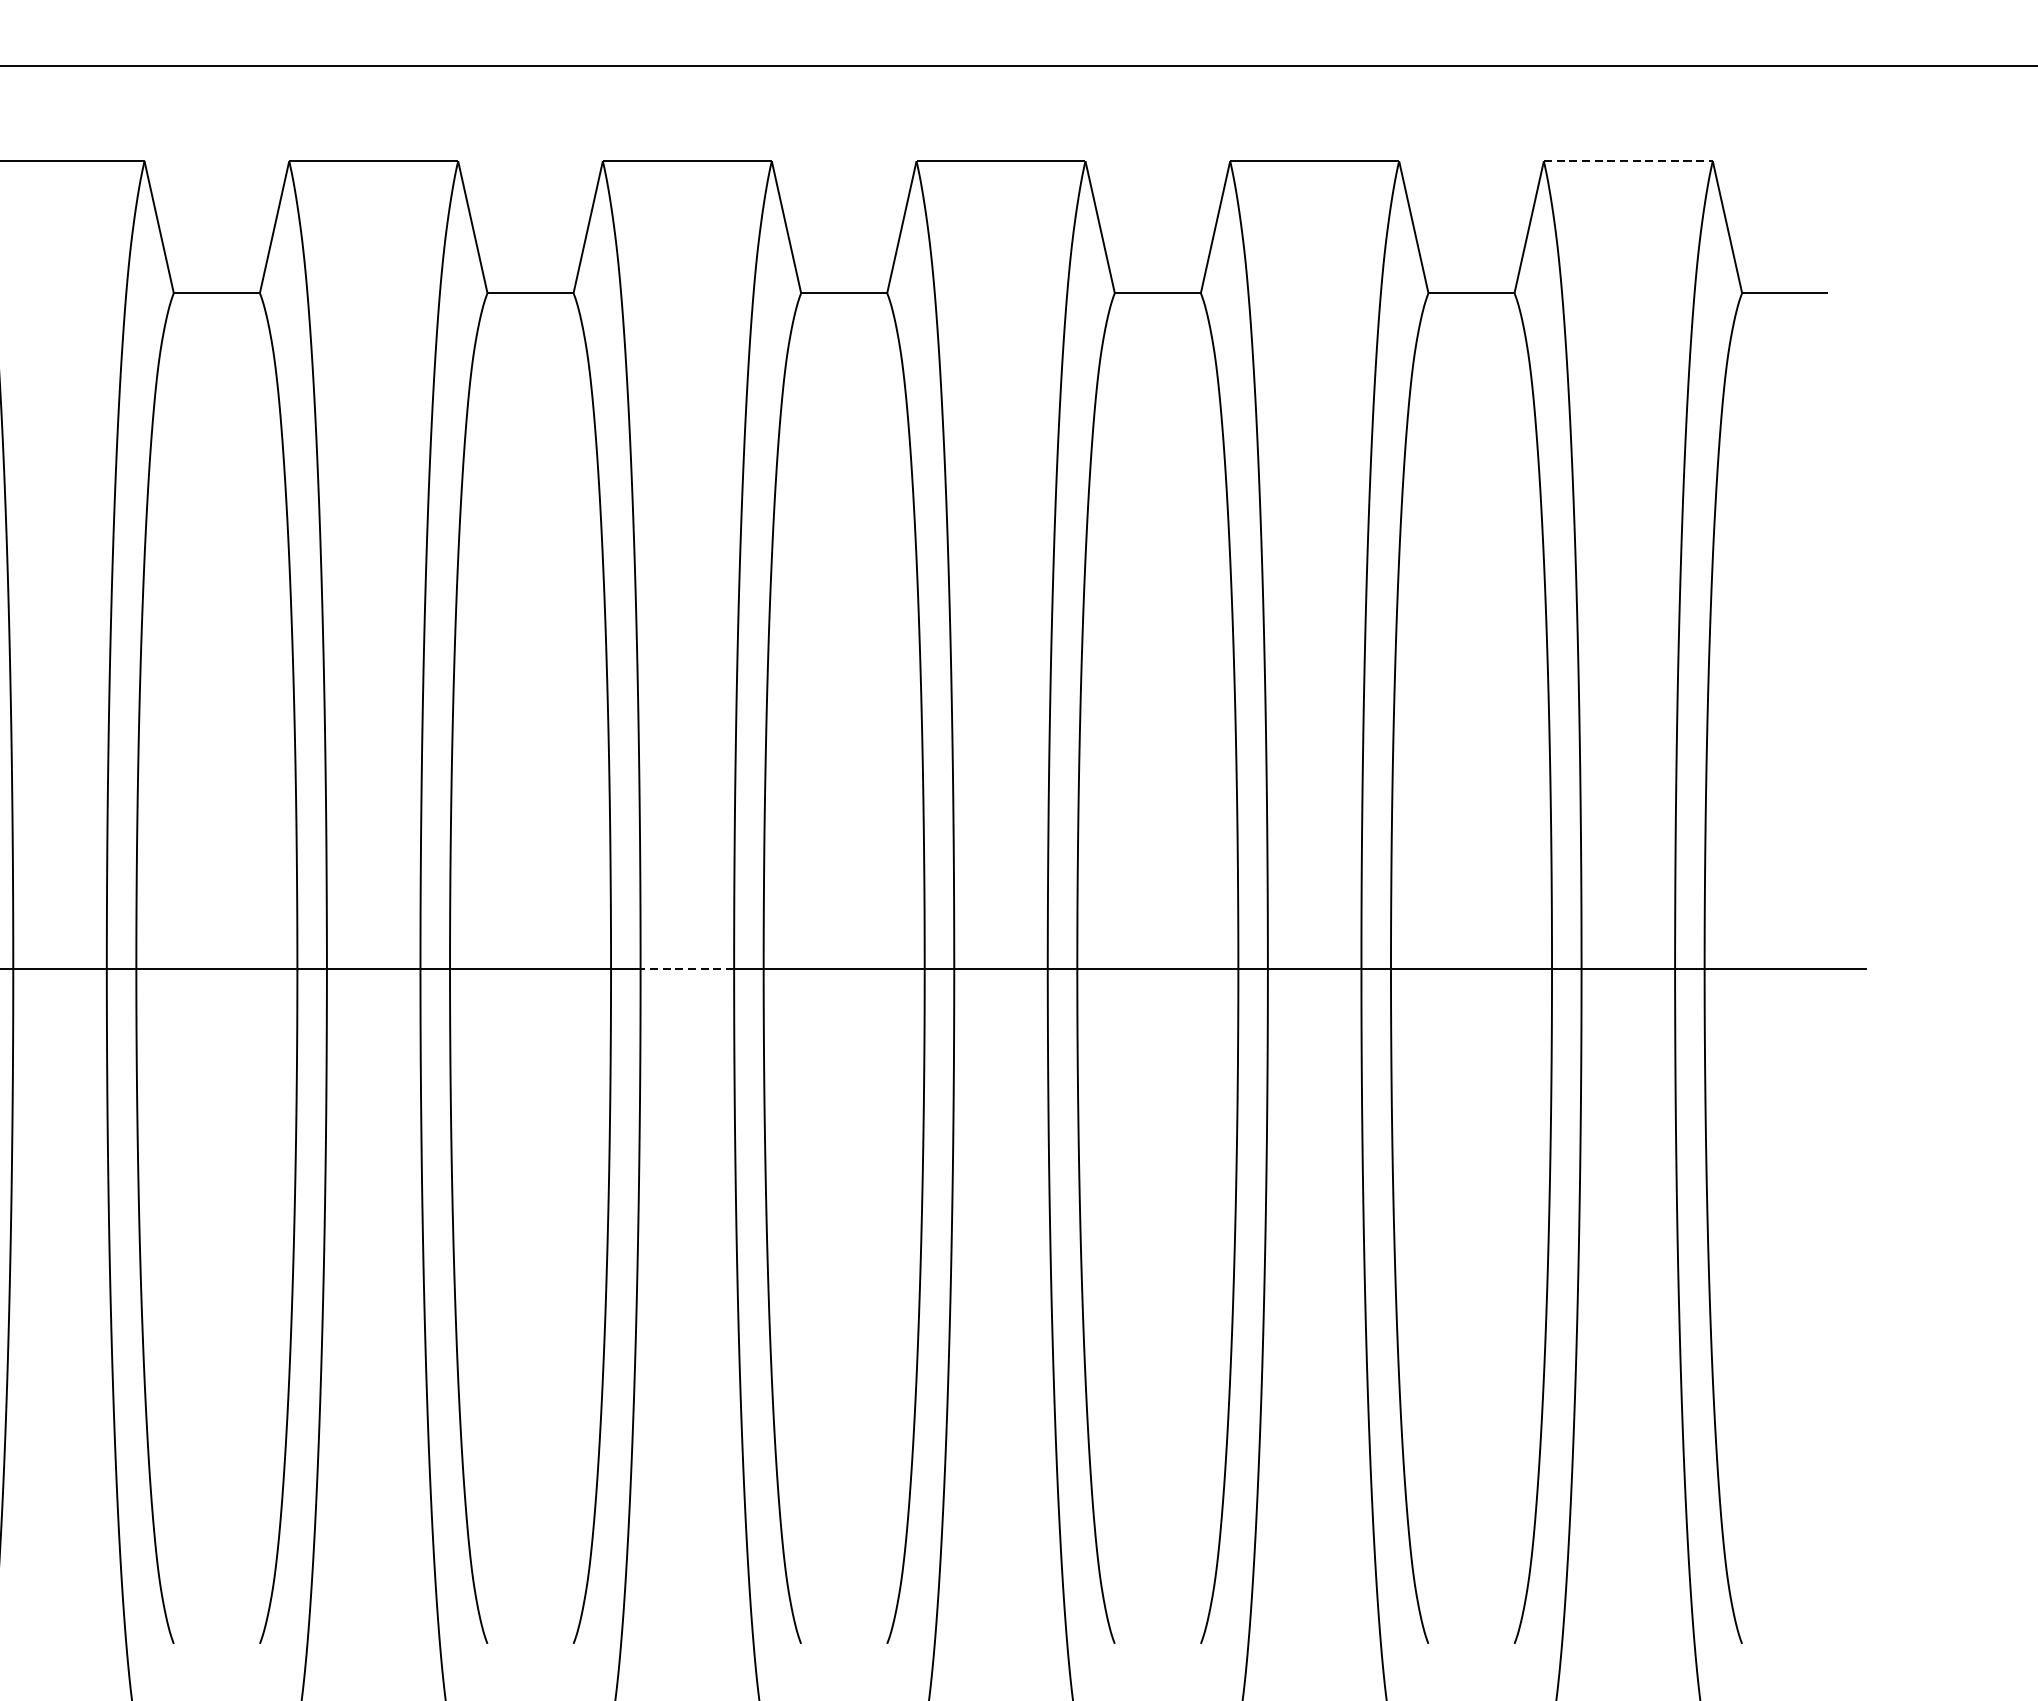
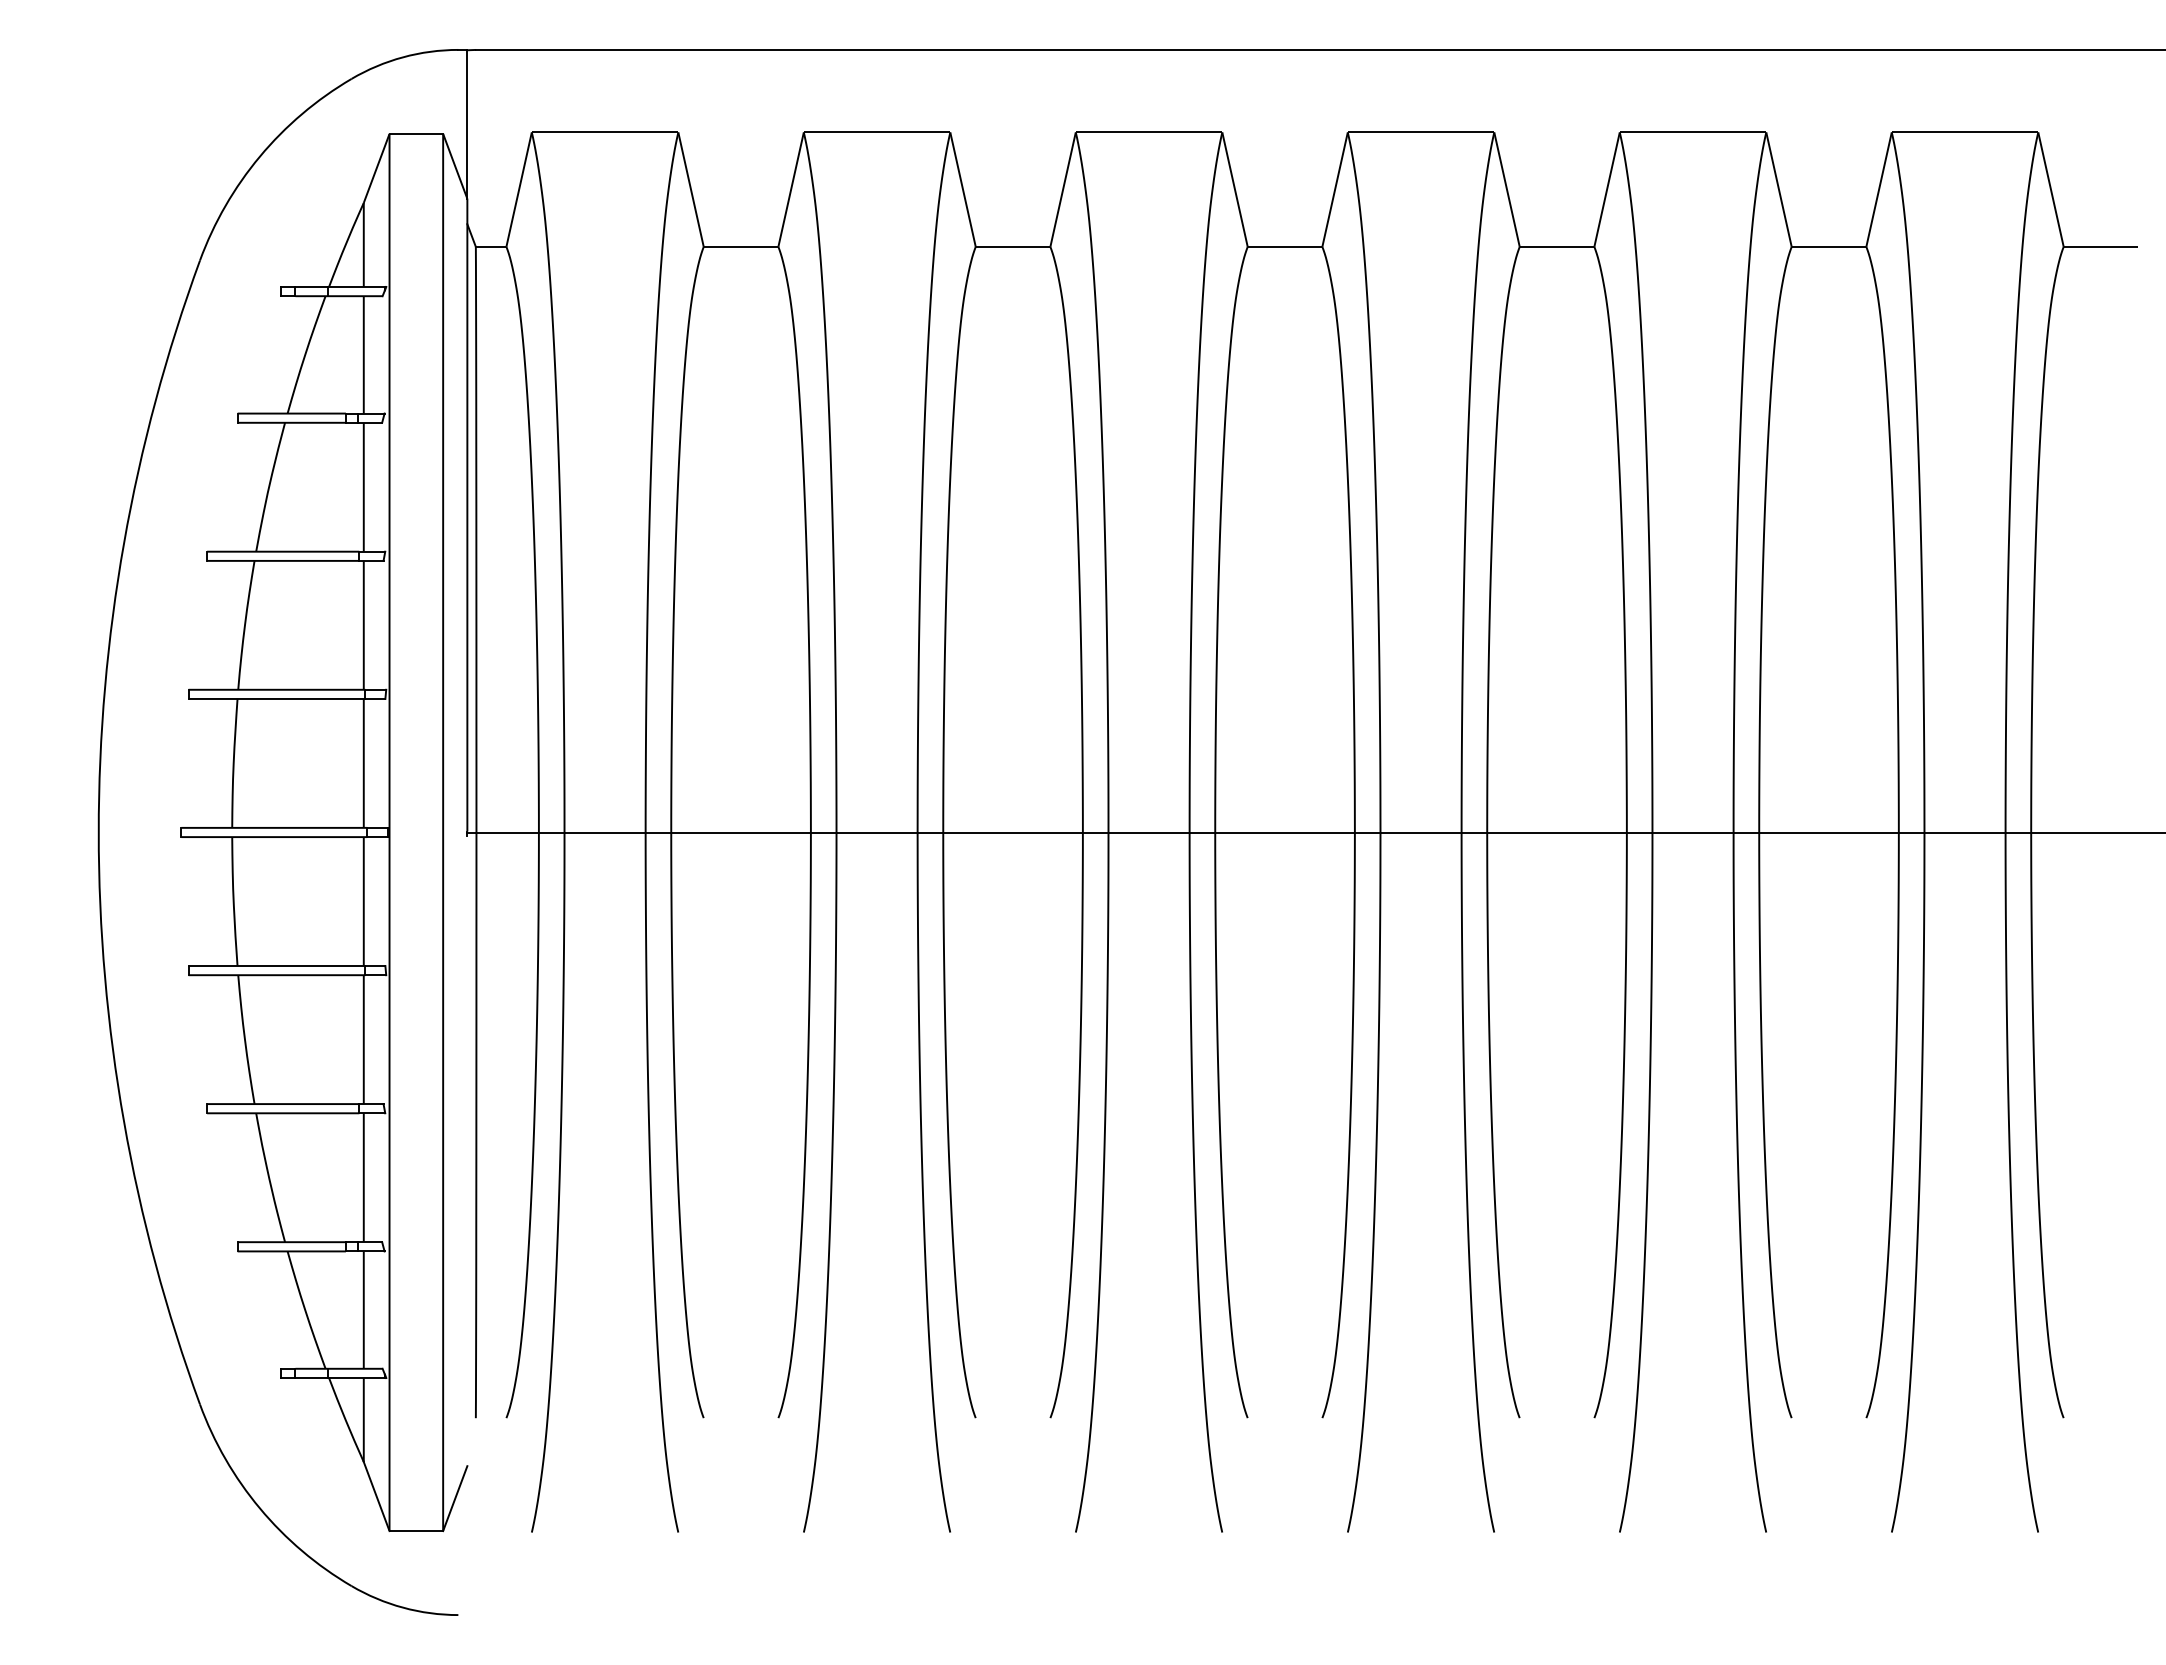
line: (1628, 161) -> (1965, 132), dashed -> solid
line: (687, 968) -> (1149, 832), dashed -> solid

